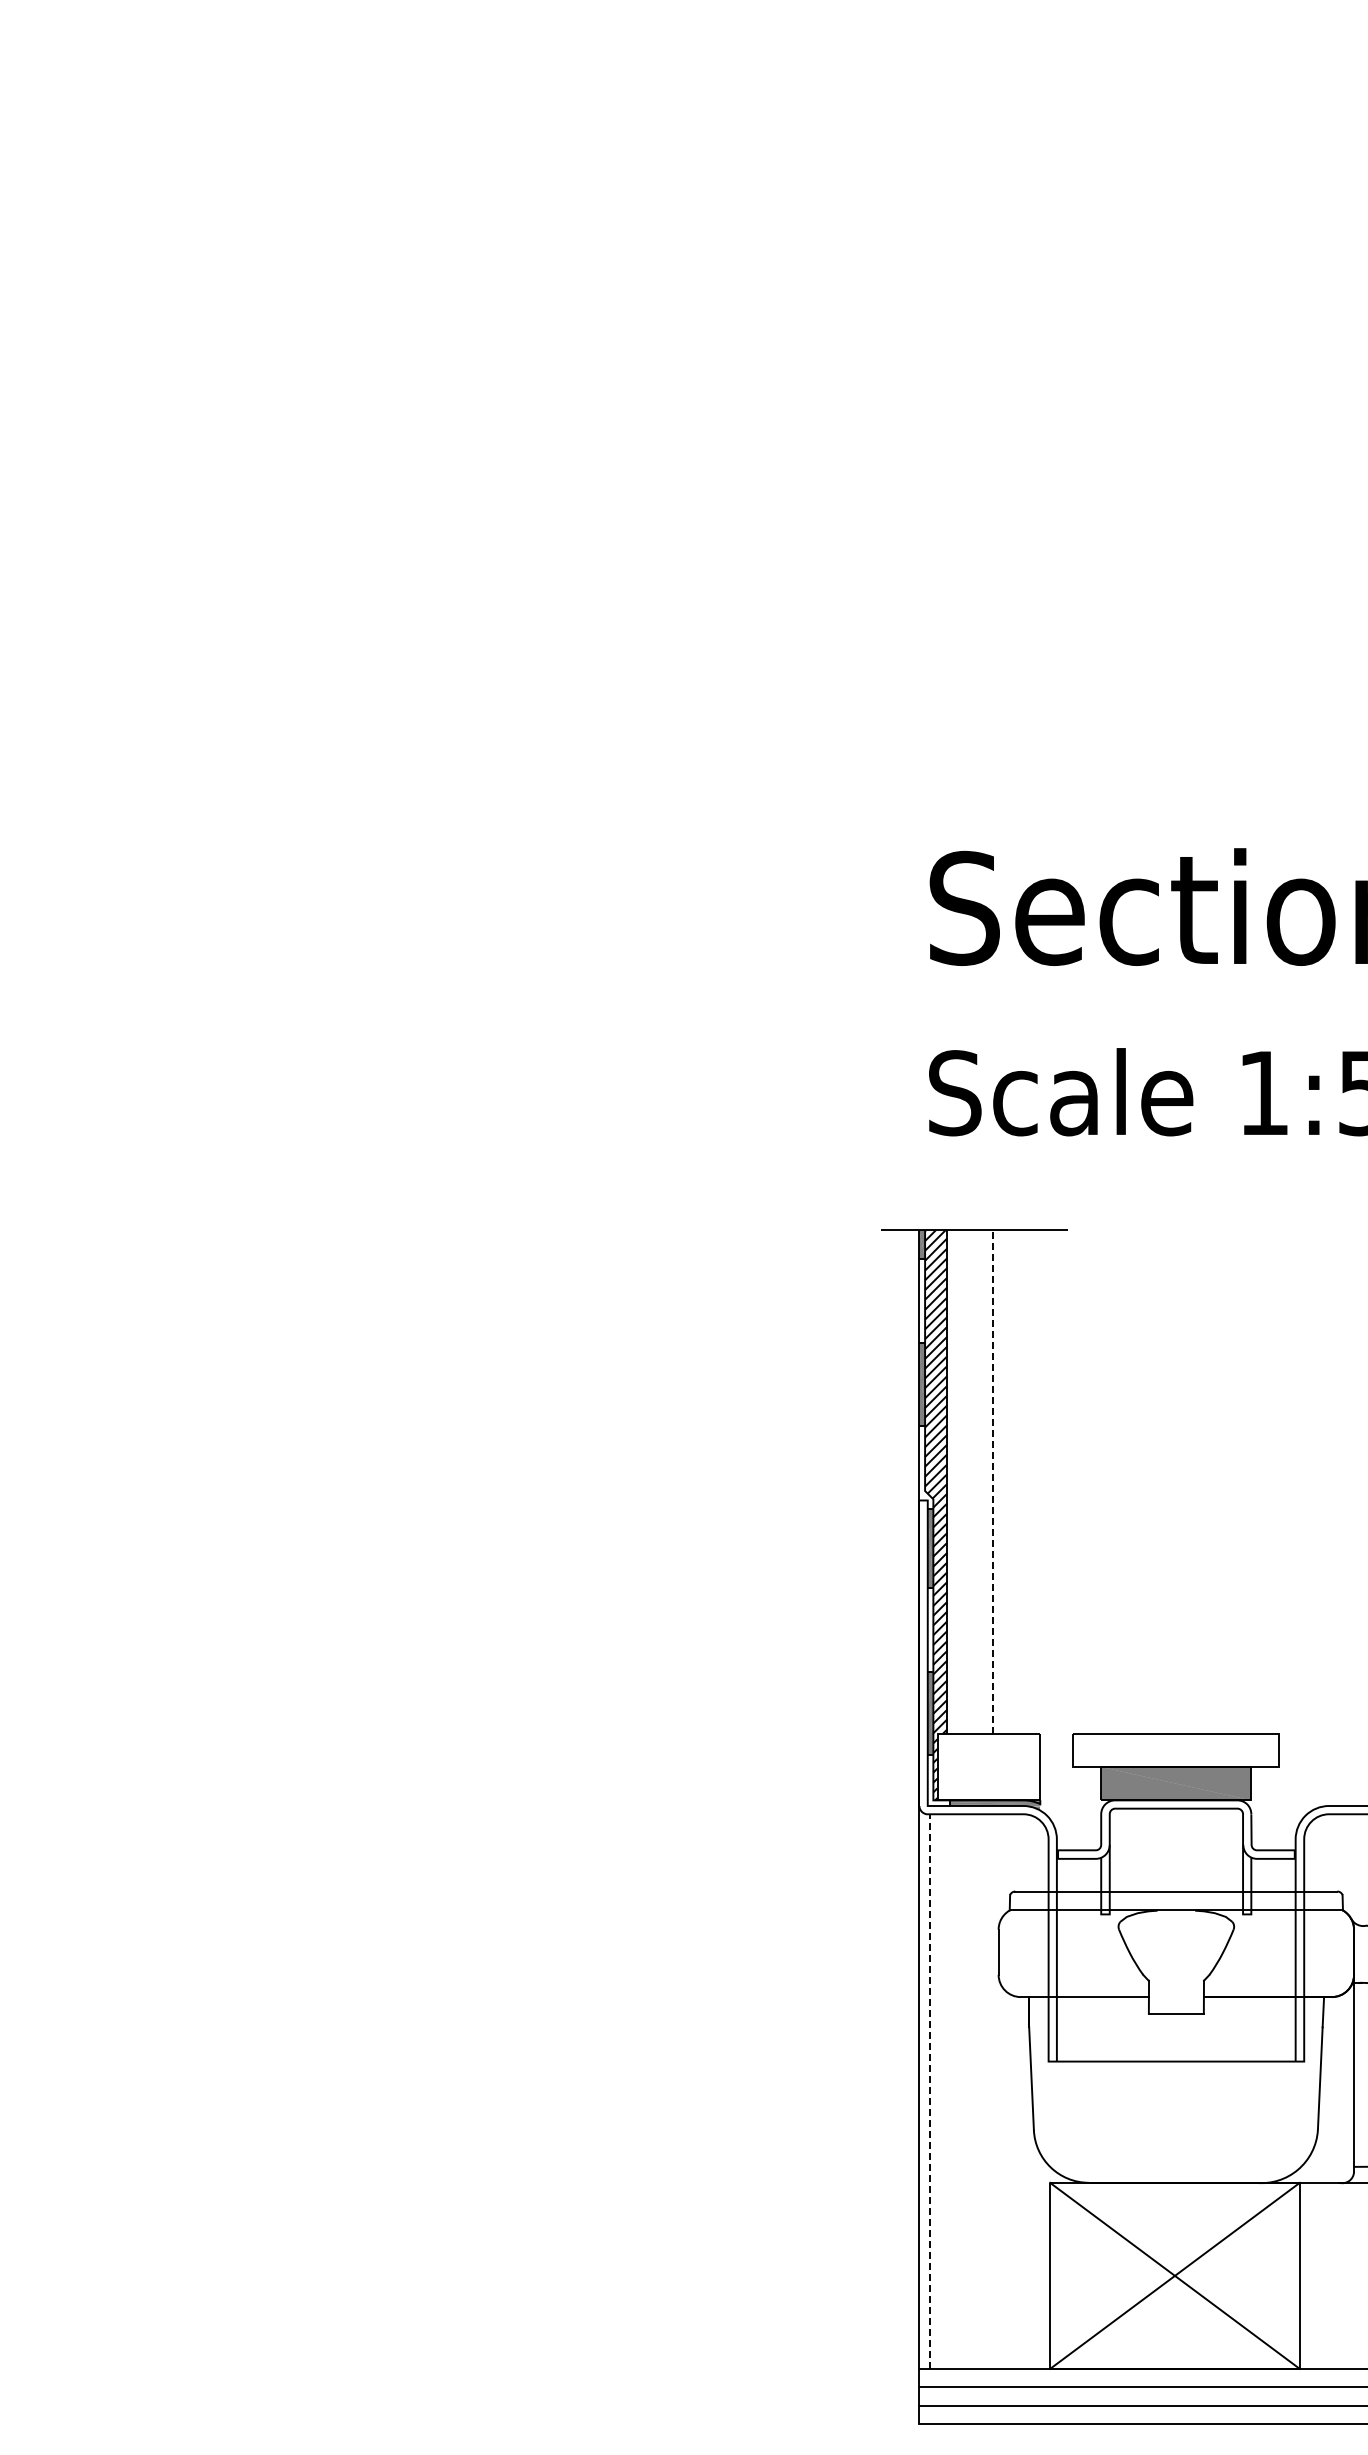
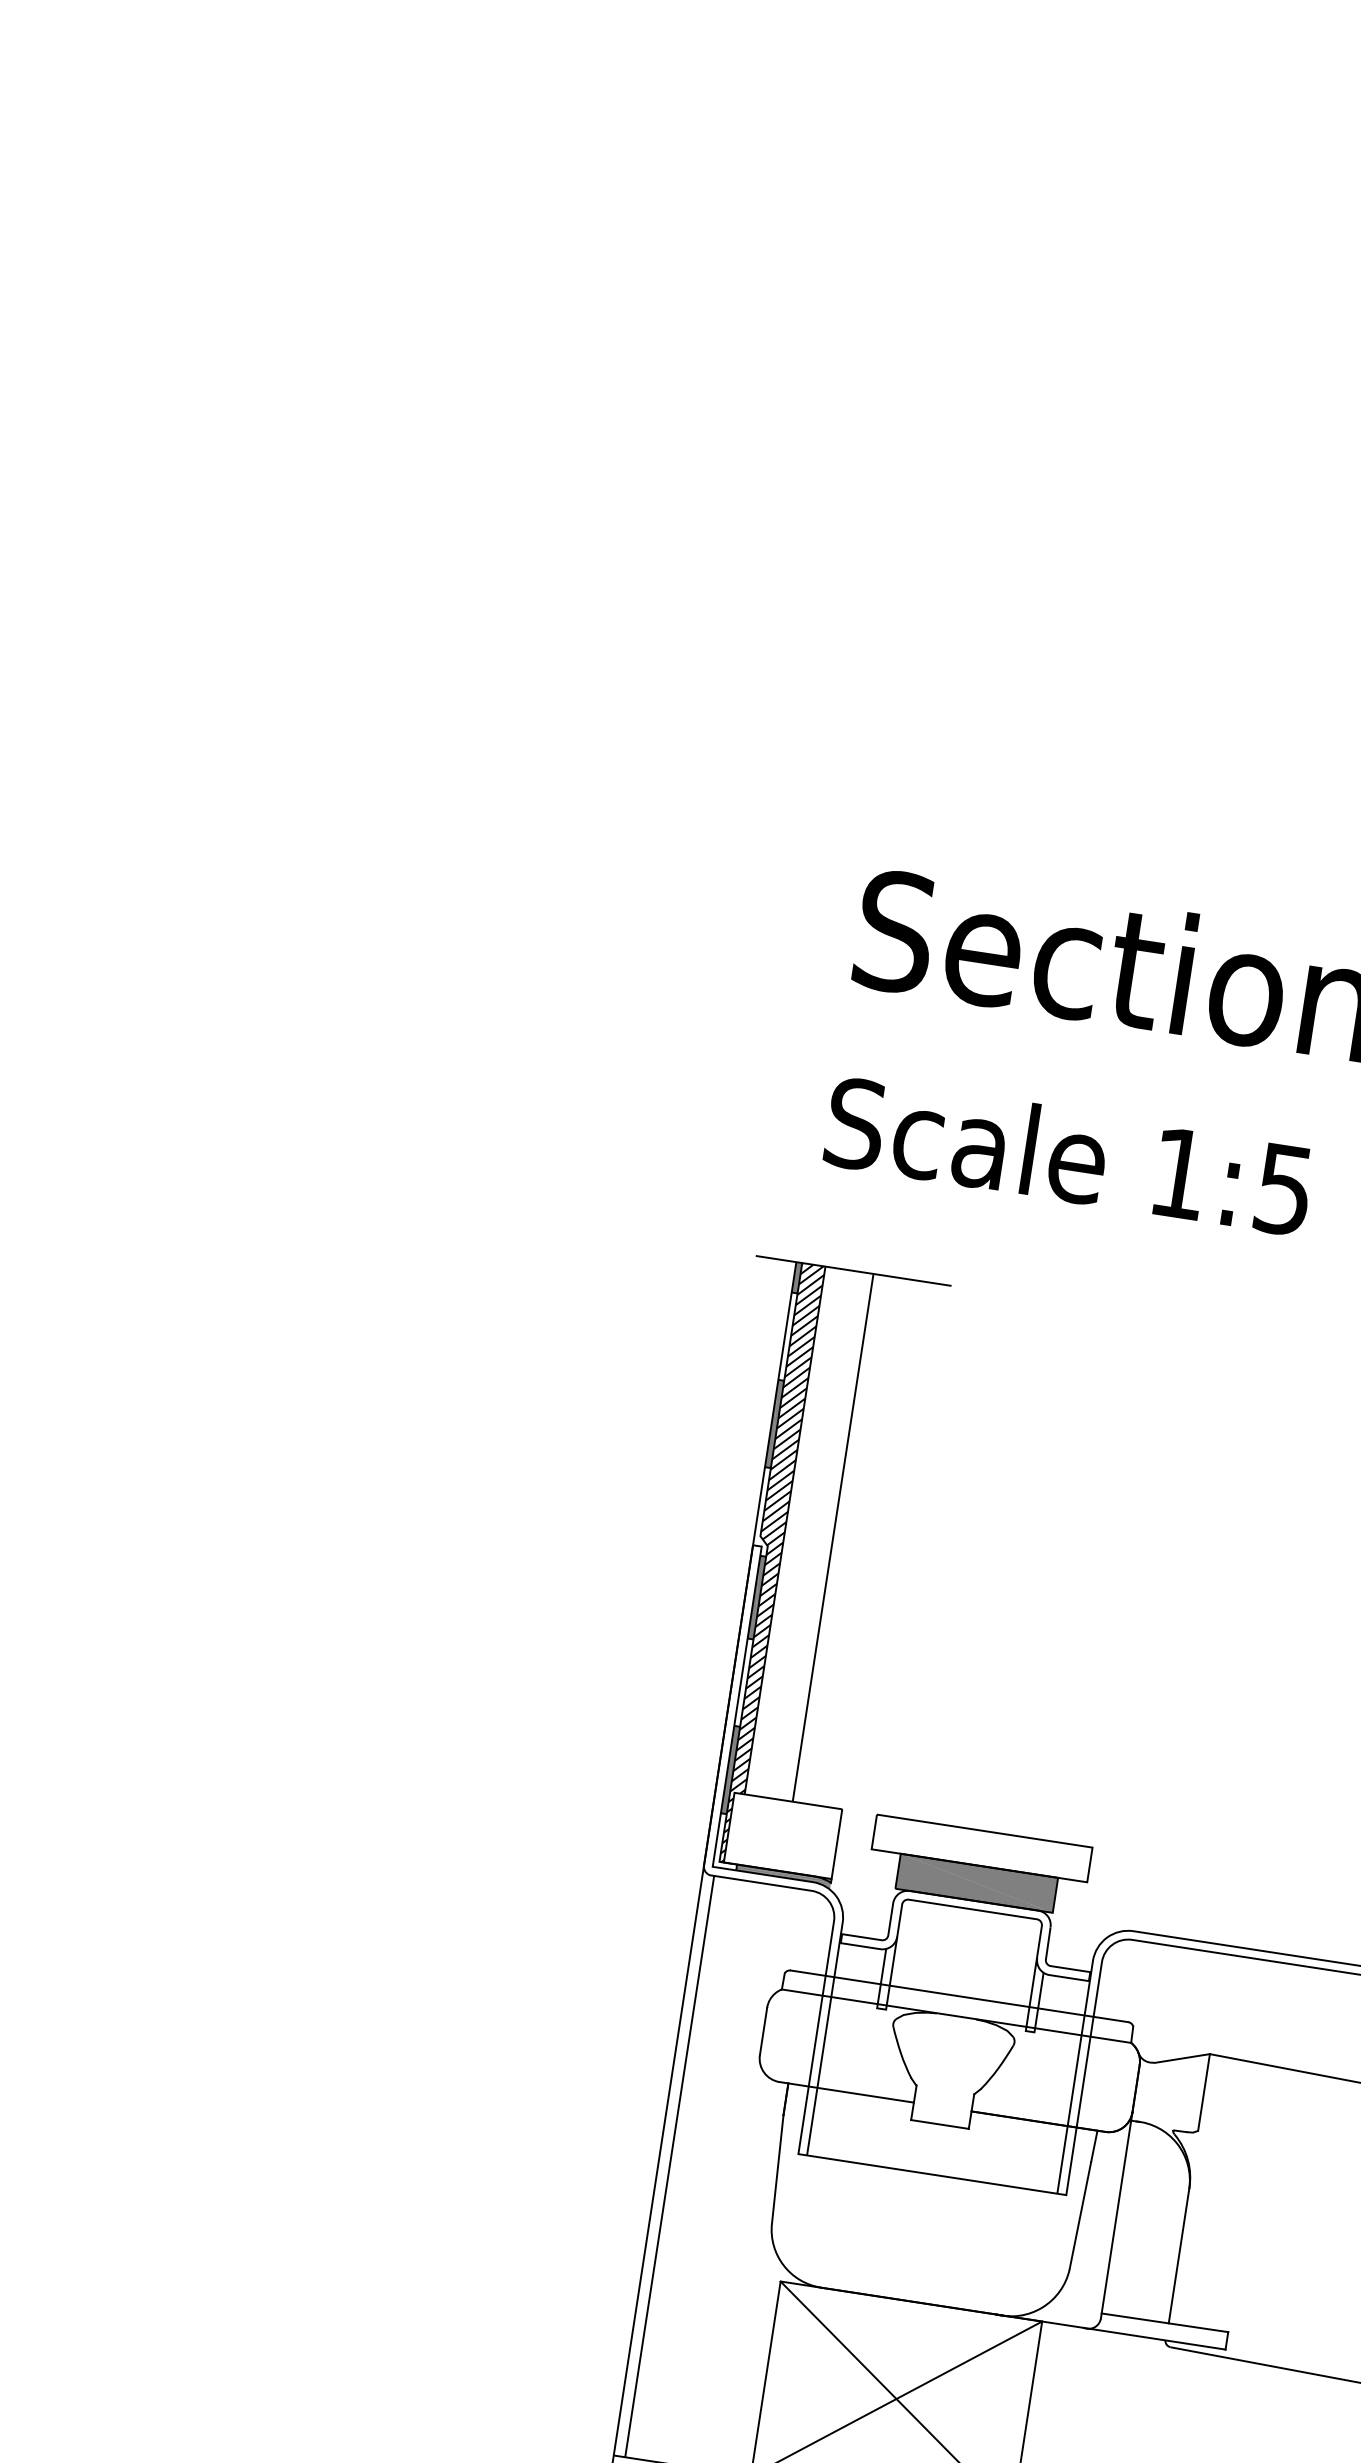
line: (993, 1482) -> (833, 1538), dashed -> solid
line: (930, 2091) -> (669, 2166), dashed -> solid

